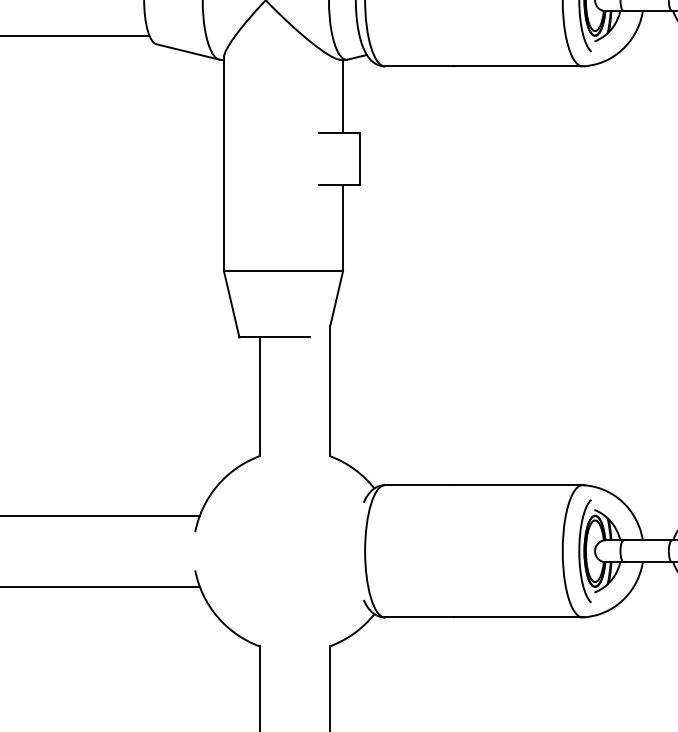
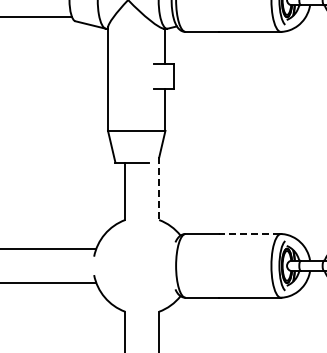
line: (330, 392) -> (159, 189), solid -> dashed
line: (515, 484) -> (248, 233), solid -> dashed

